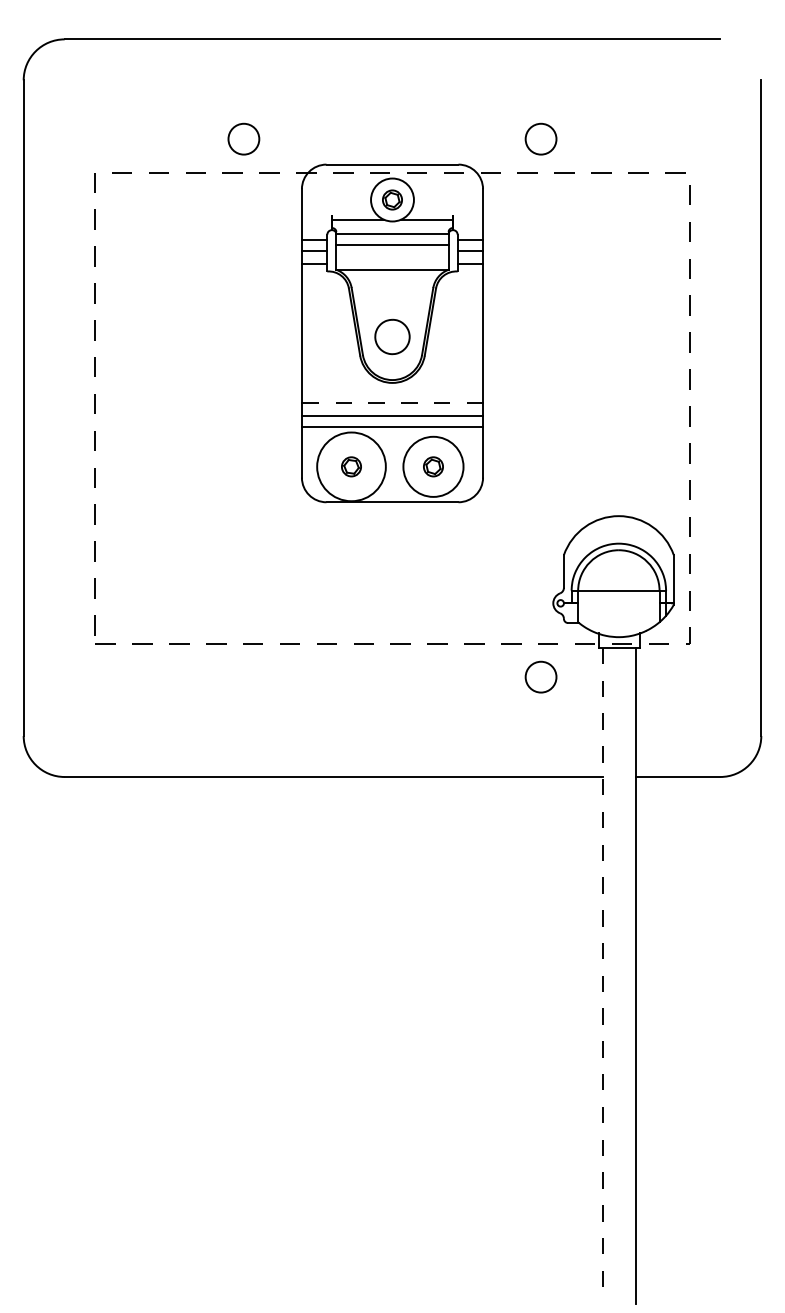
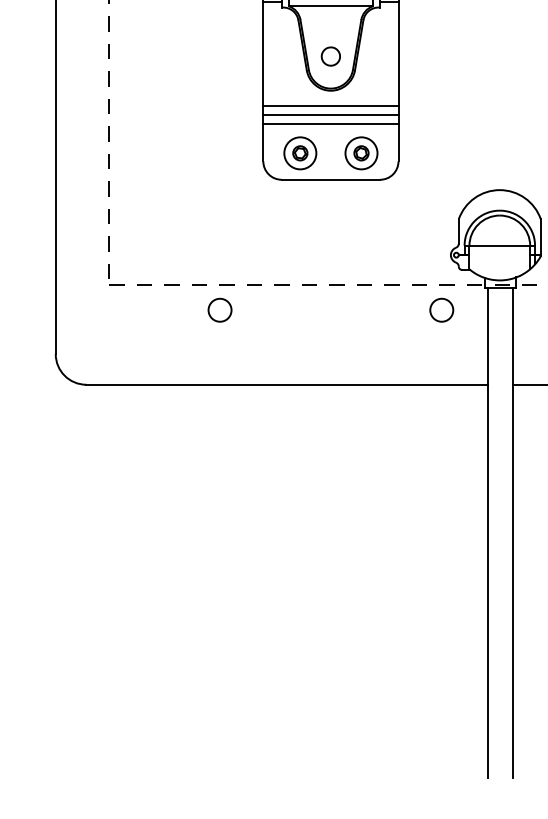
part: (392, 337) -> (330, 56), size x0.71
line: (392, 402) -> (330, 105), dashed -> solid
circle: (351, 466) -> (300, 153), size x0.62
circle: (433, 466) -> (361, 153), size x0.71
circle: (243, 676) -> (219, 309), added
line: (603, 975) -> (488, 532), dashed -> solid

